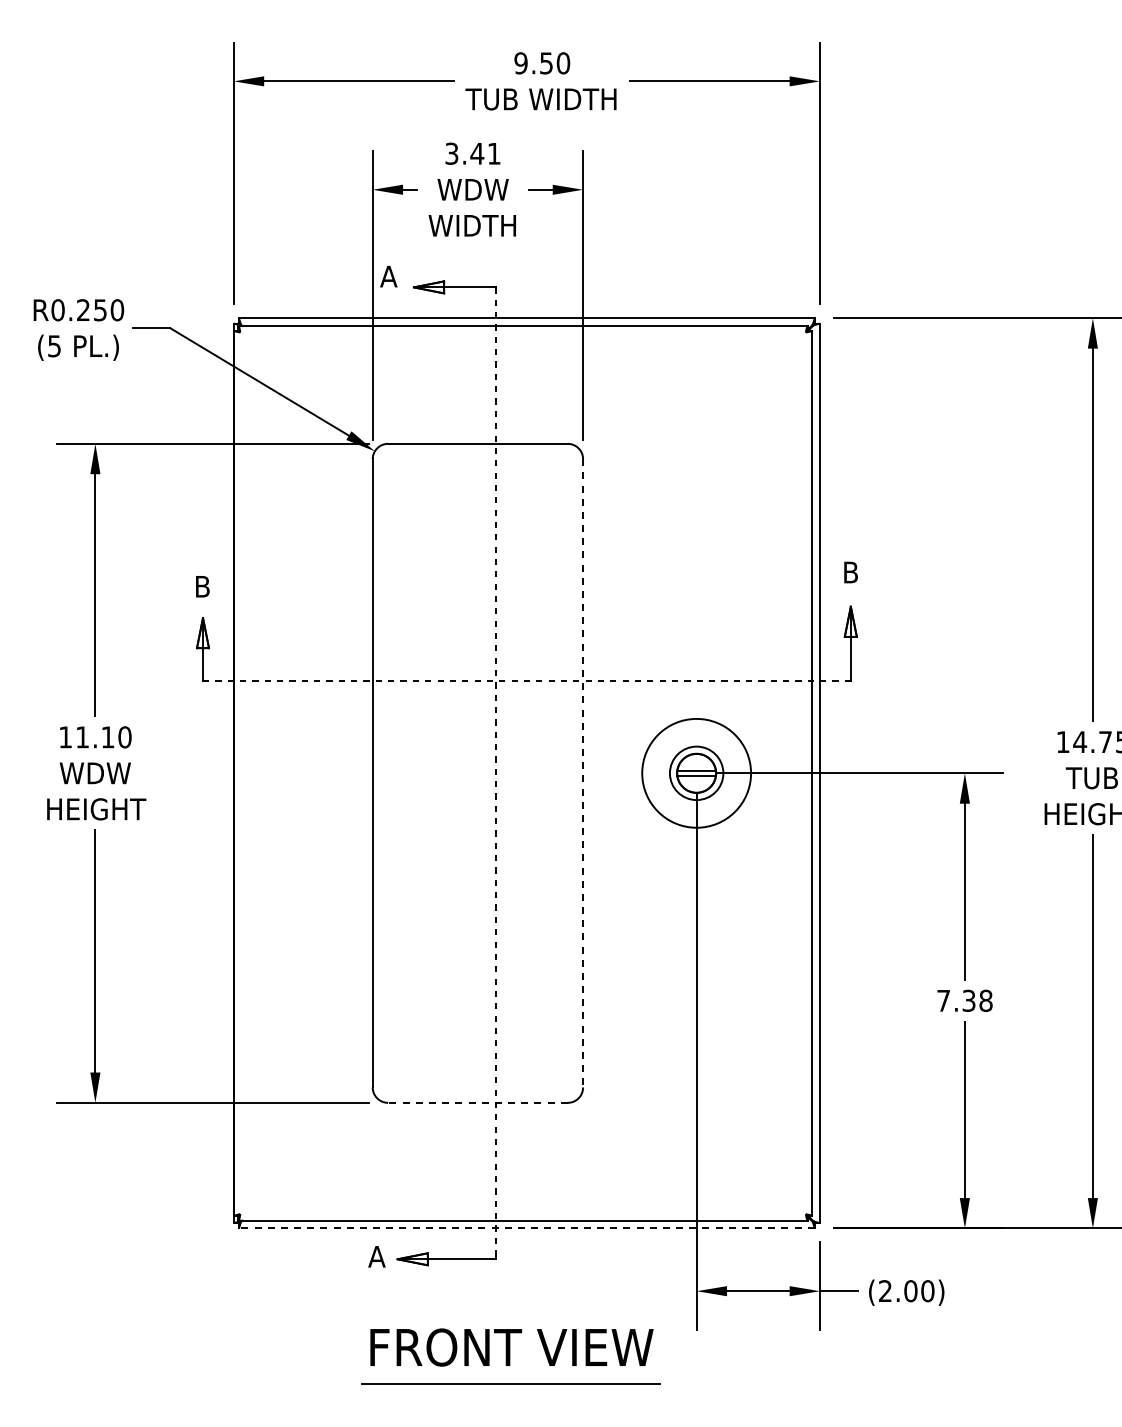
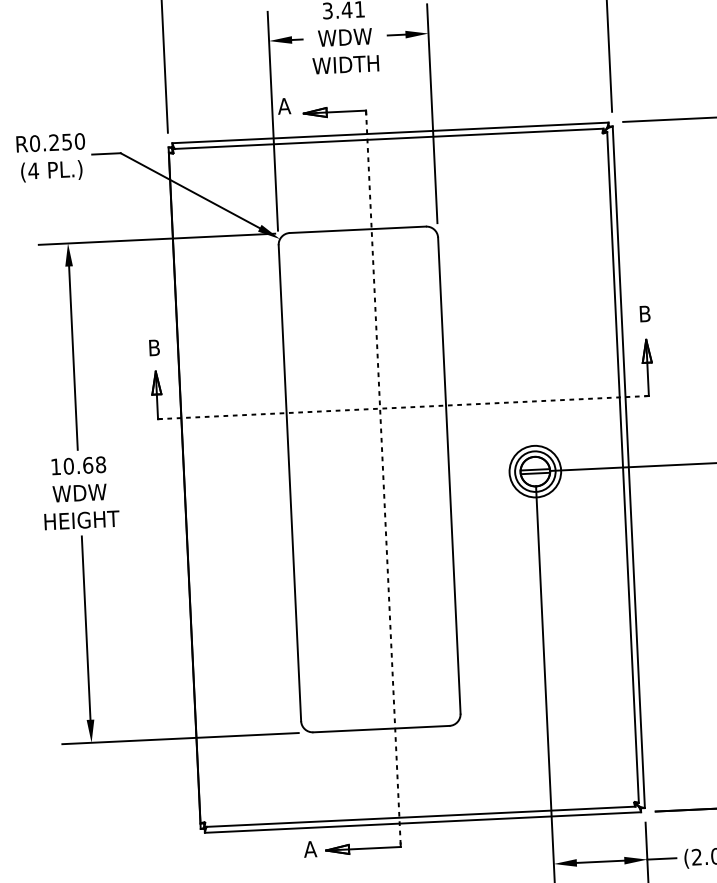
text: (54, 346) -> (33, 171), (5 -> (4
text: (103, 737) -> (84, 465), 11.10 -> 10.68
line: (583, 773) -> (449, 475), dashed -> solid
circle: (696, 773) -> (535, 471), size x0.62
line: (477, 1102) -> (381, 728), dashed -> solid
line: (526, 1228) -> (422, 822), dashed -> solid

